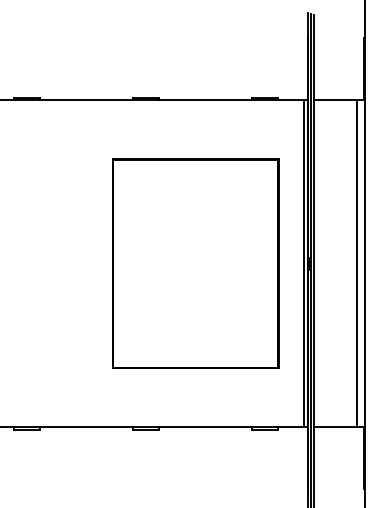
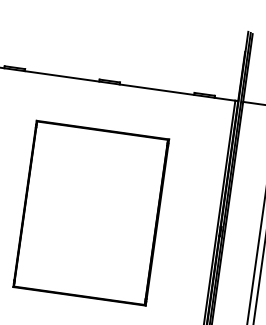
part: (195, 263) -> (90, 212), moved

